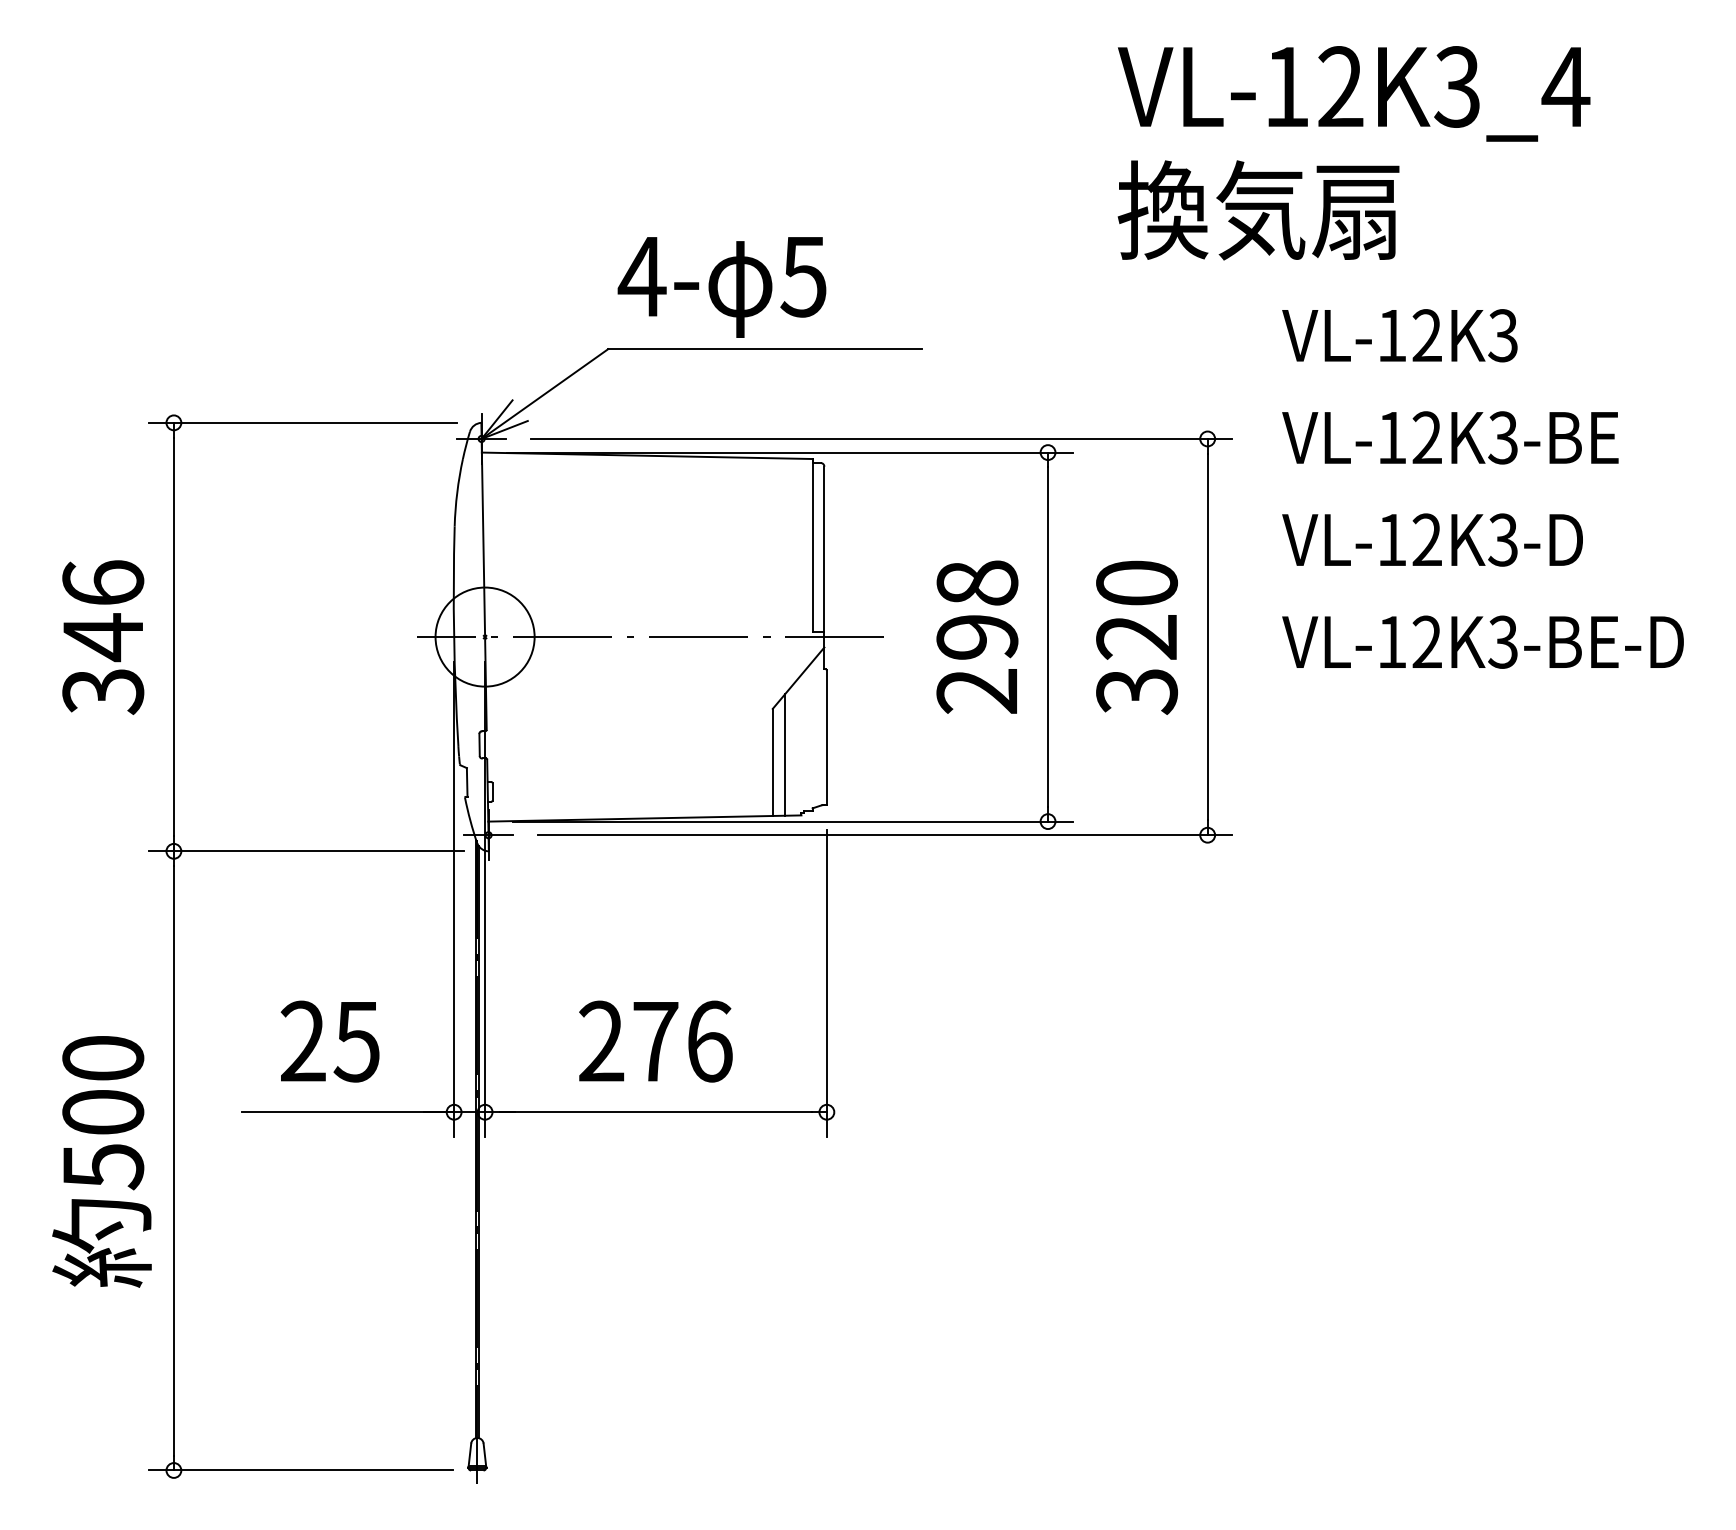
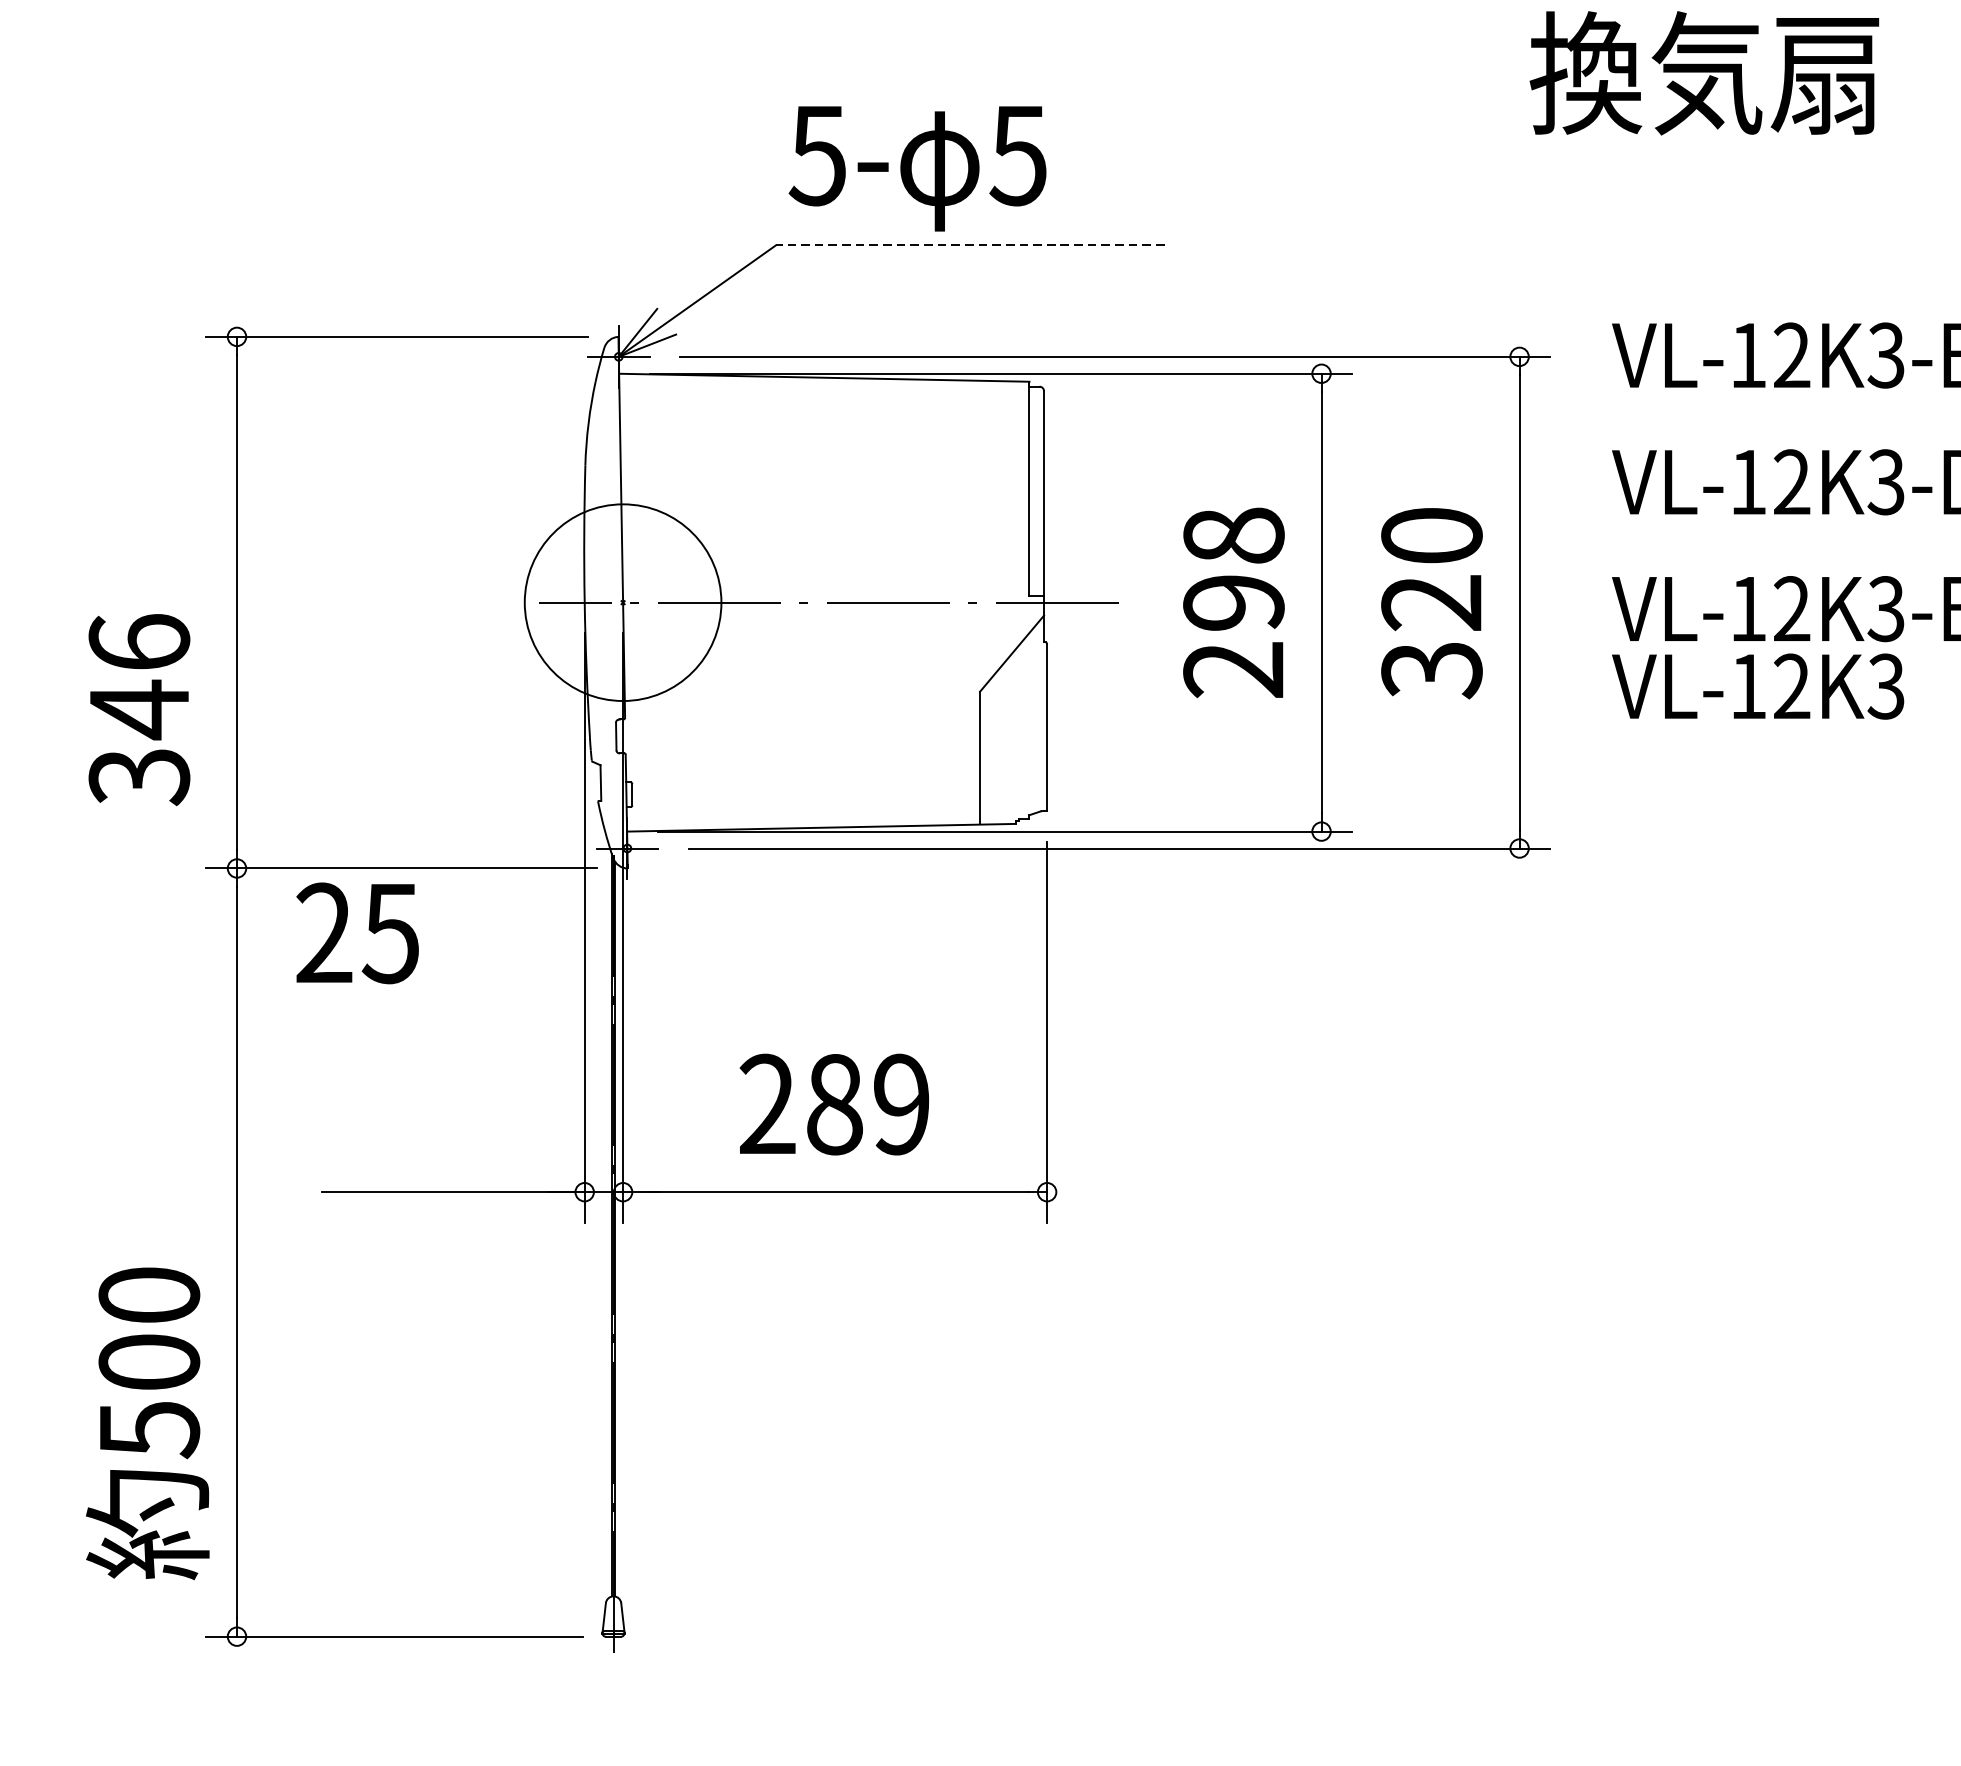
text: (1258, 210) -> (1704, 73), moved
text: (641, 277) -> (817, 156), 4- -> 5-
text: (1399, 335) -> (1757, 686), moved
line: (764, 349) -> (969, 245), solid -> dashed
circle: (484, 636) -> (622, 601), size x1.6
text: (103, 637) -> (139, 709), moved
line: (785, 754) -> (995, 748), removed
text: (329, 1041) -> (356, 933), moved
text: (682, 1041) -> (868, 1104), 276 -> 289
text: (101, 1161) -> (147, 1423), moved

